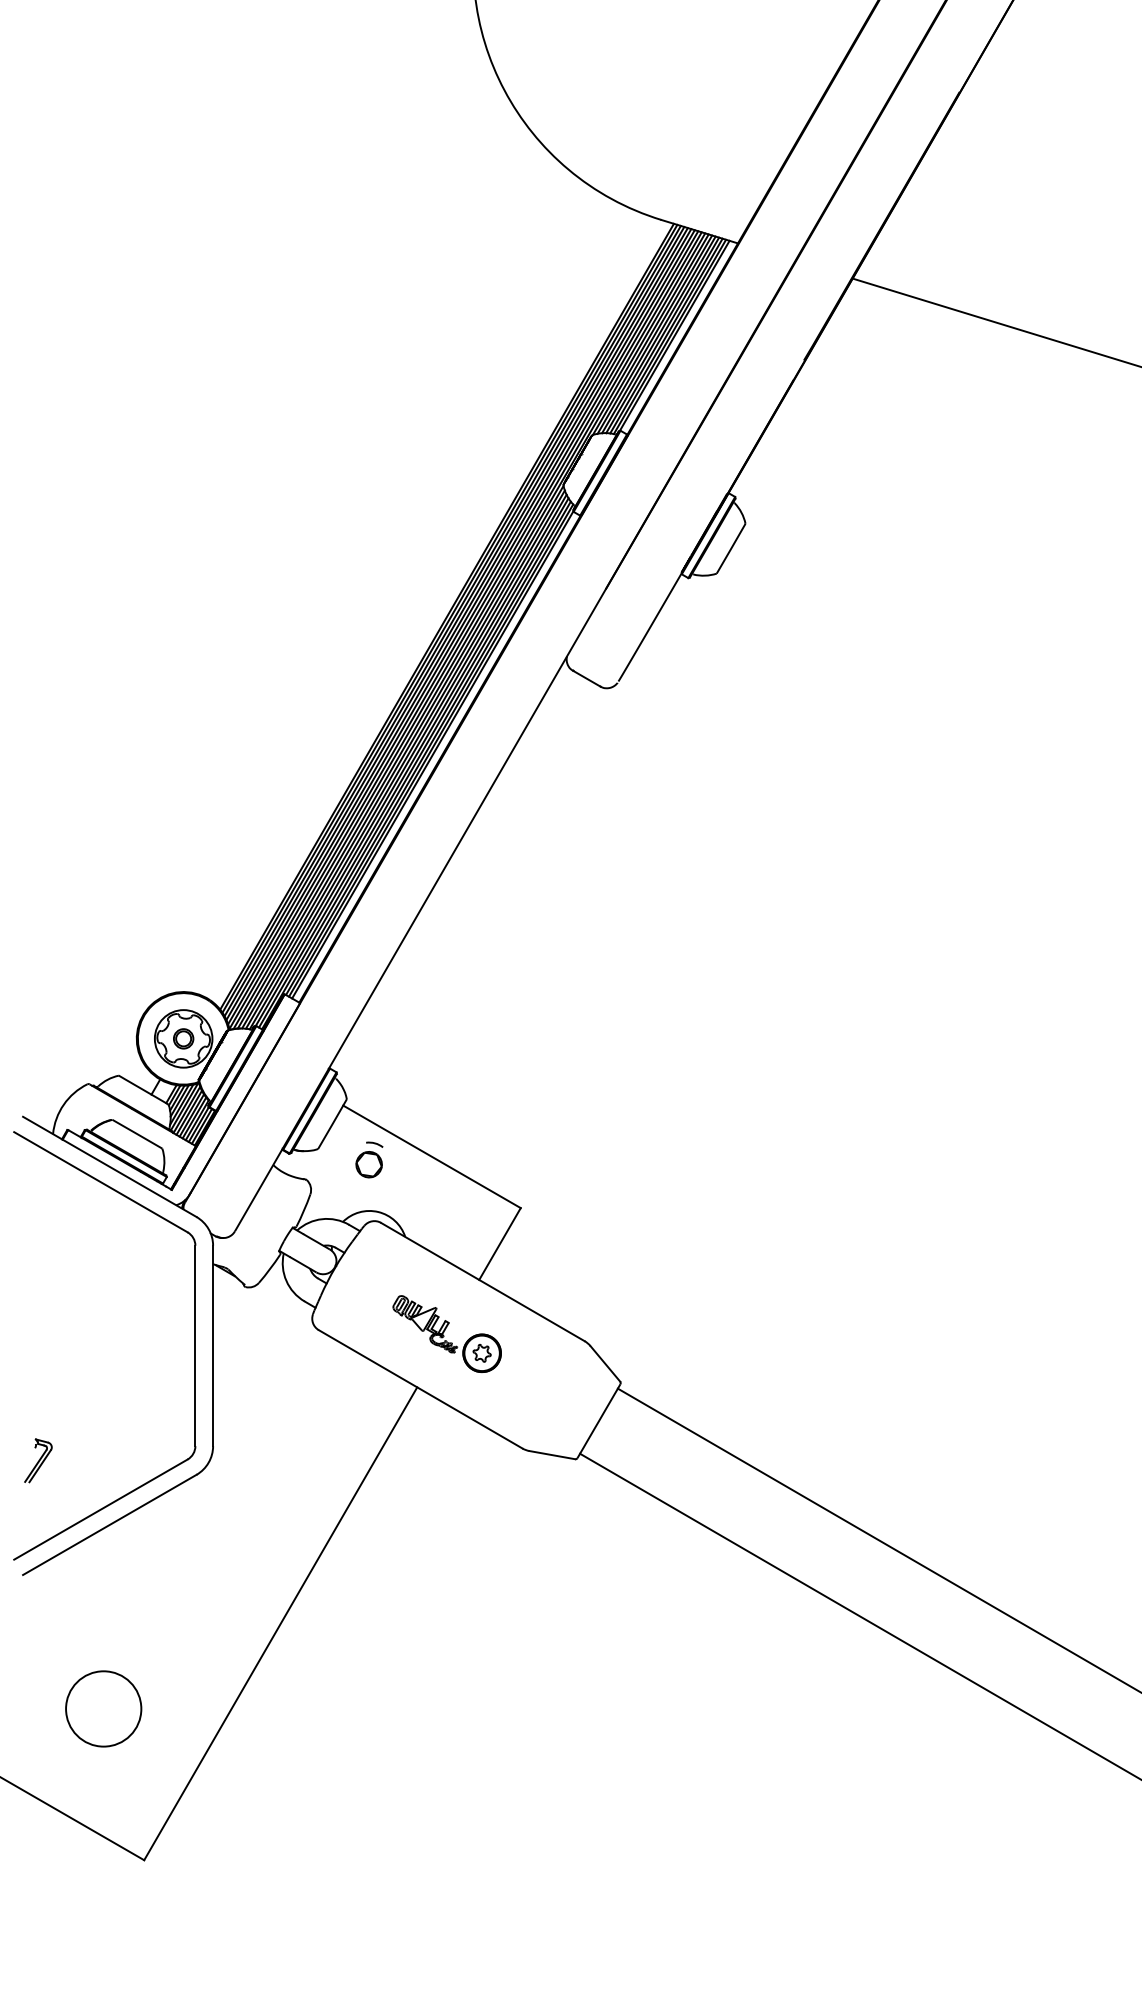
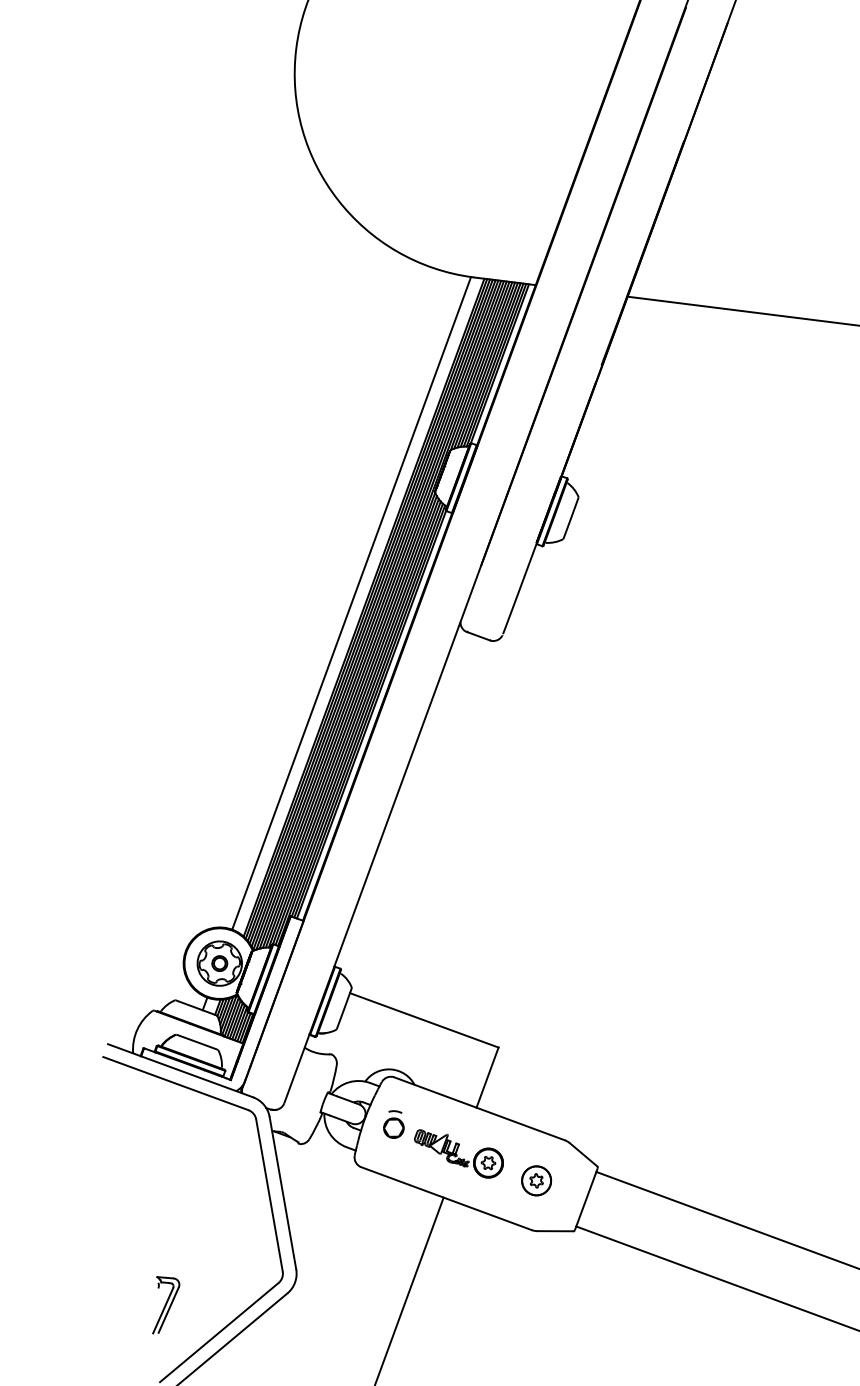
line: (432, 608) -> (351, 603), added
part: (369, 1159) -> (393, 1124), moved
part: (539, 1386) -> (536, 1180), added
part: (38, 1460) -> (165, 1303), size x1.67

